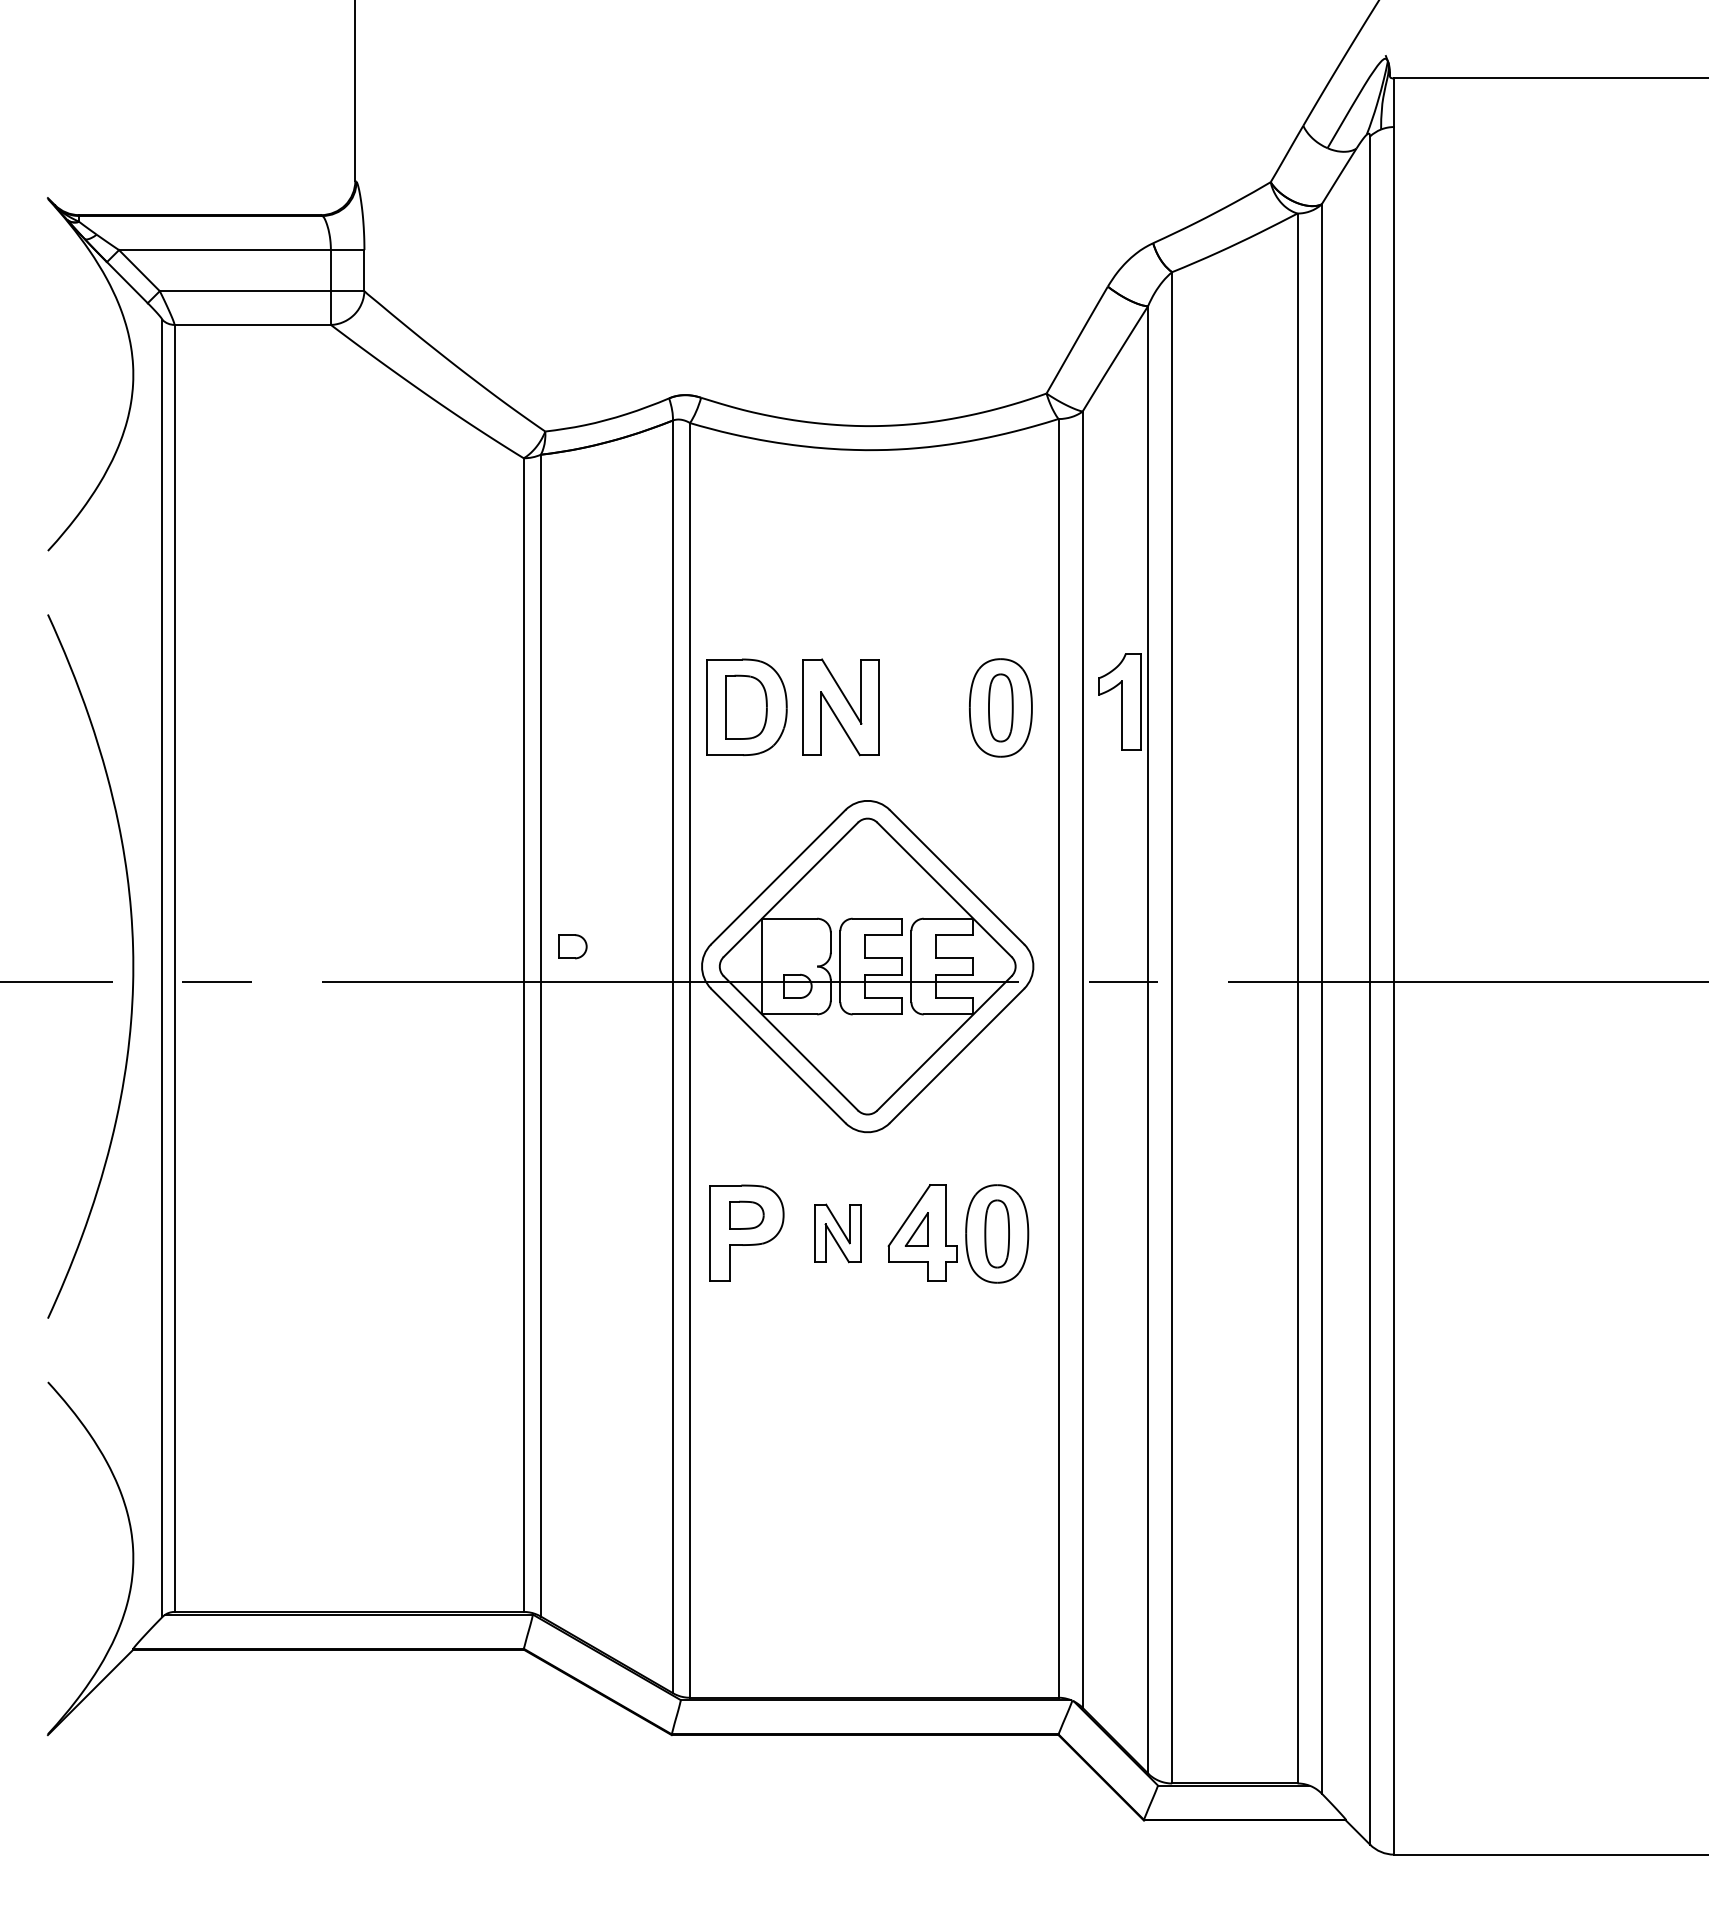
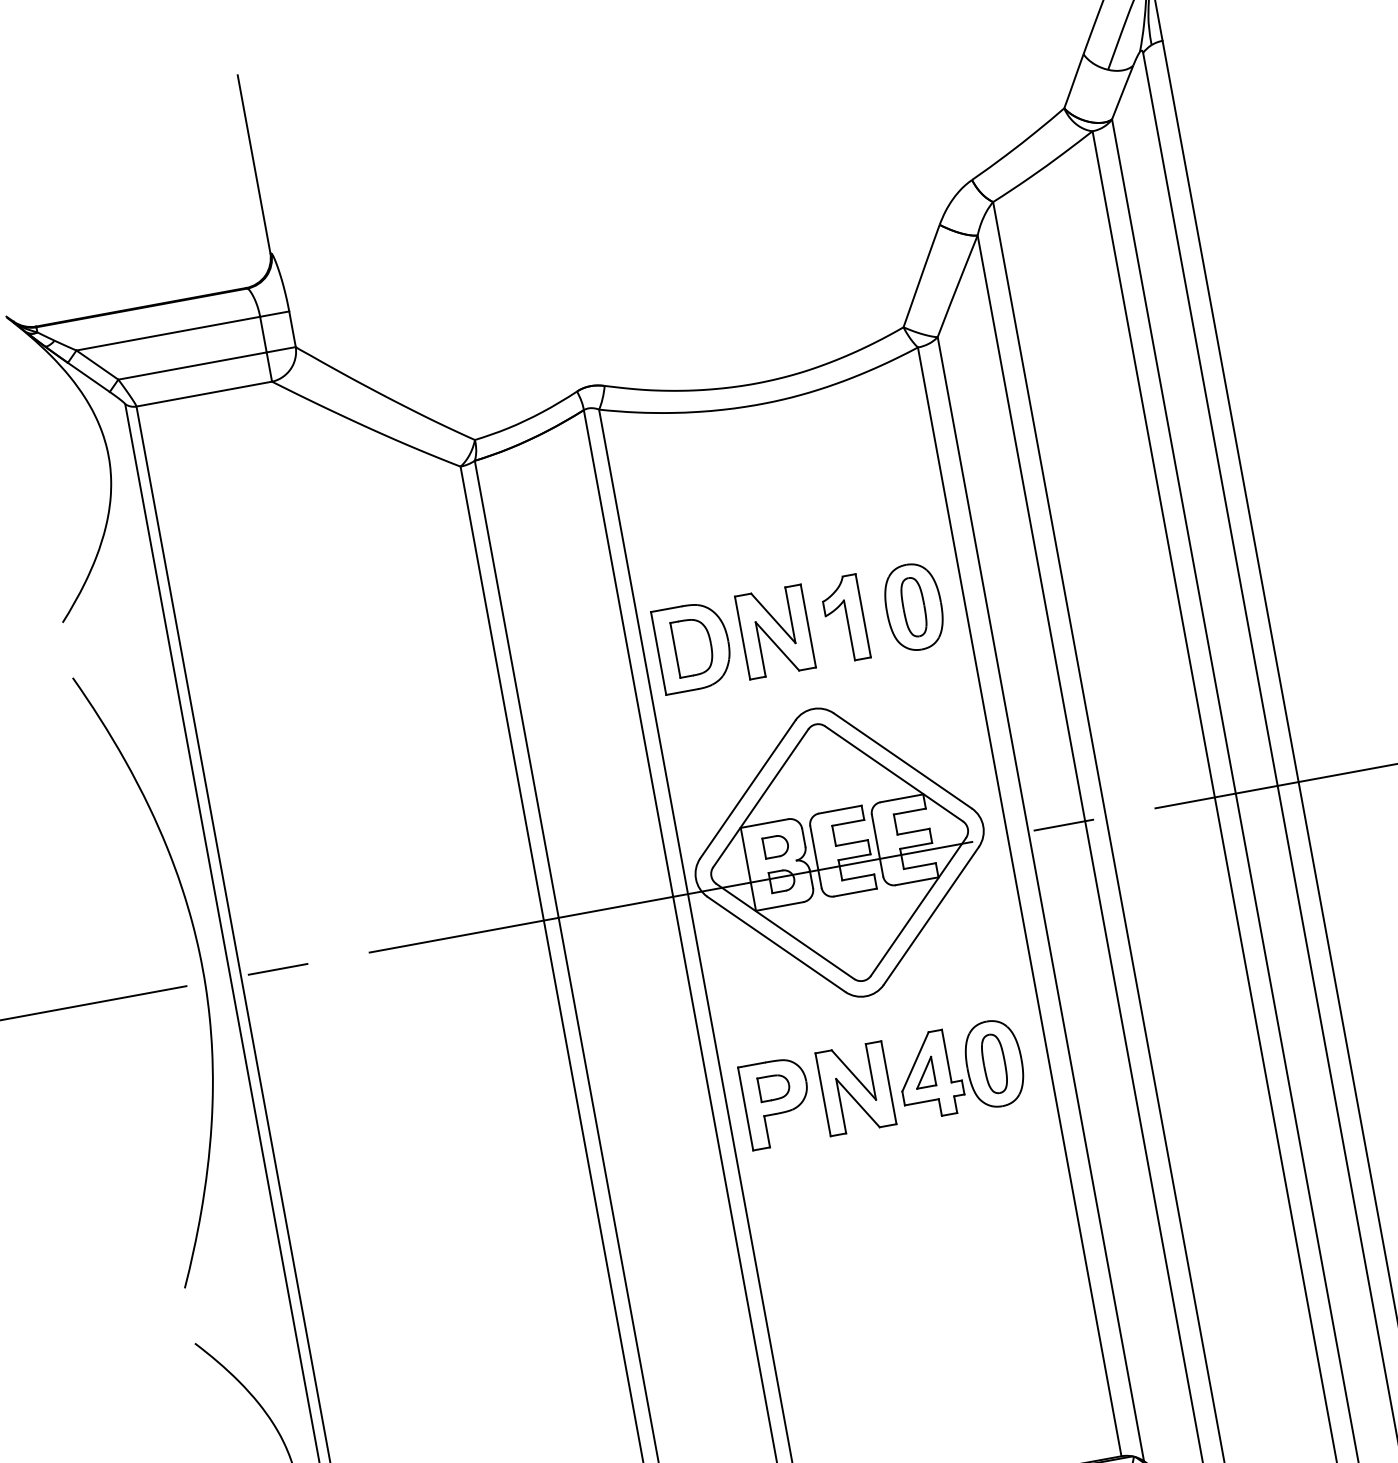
part: (1119, 701) -> (844, 618), moved
part: (572, 946) -> (775, 846), moved
part: (837, 1233) -> (855, 1088), size x1.67

